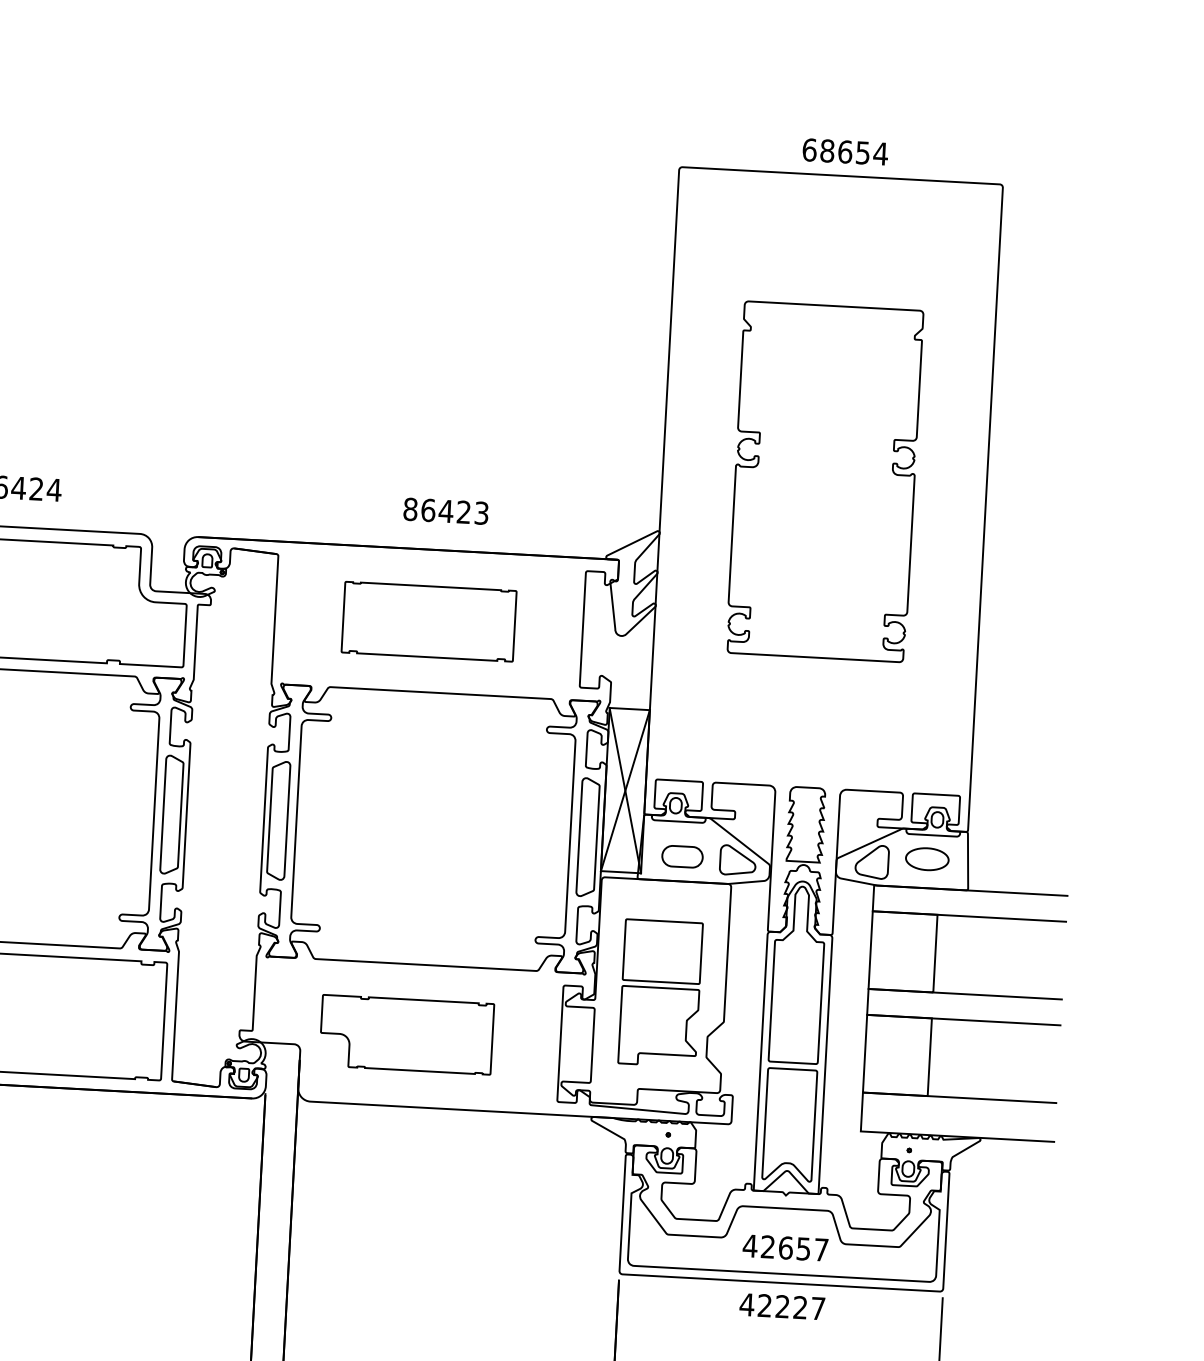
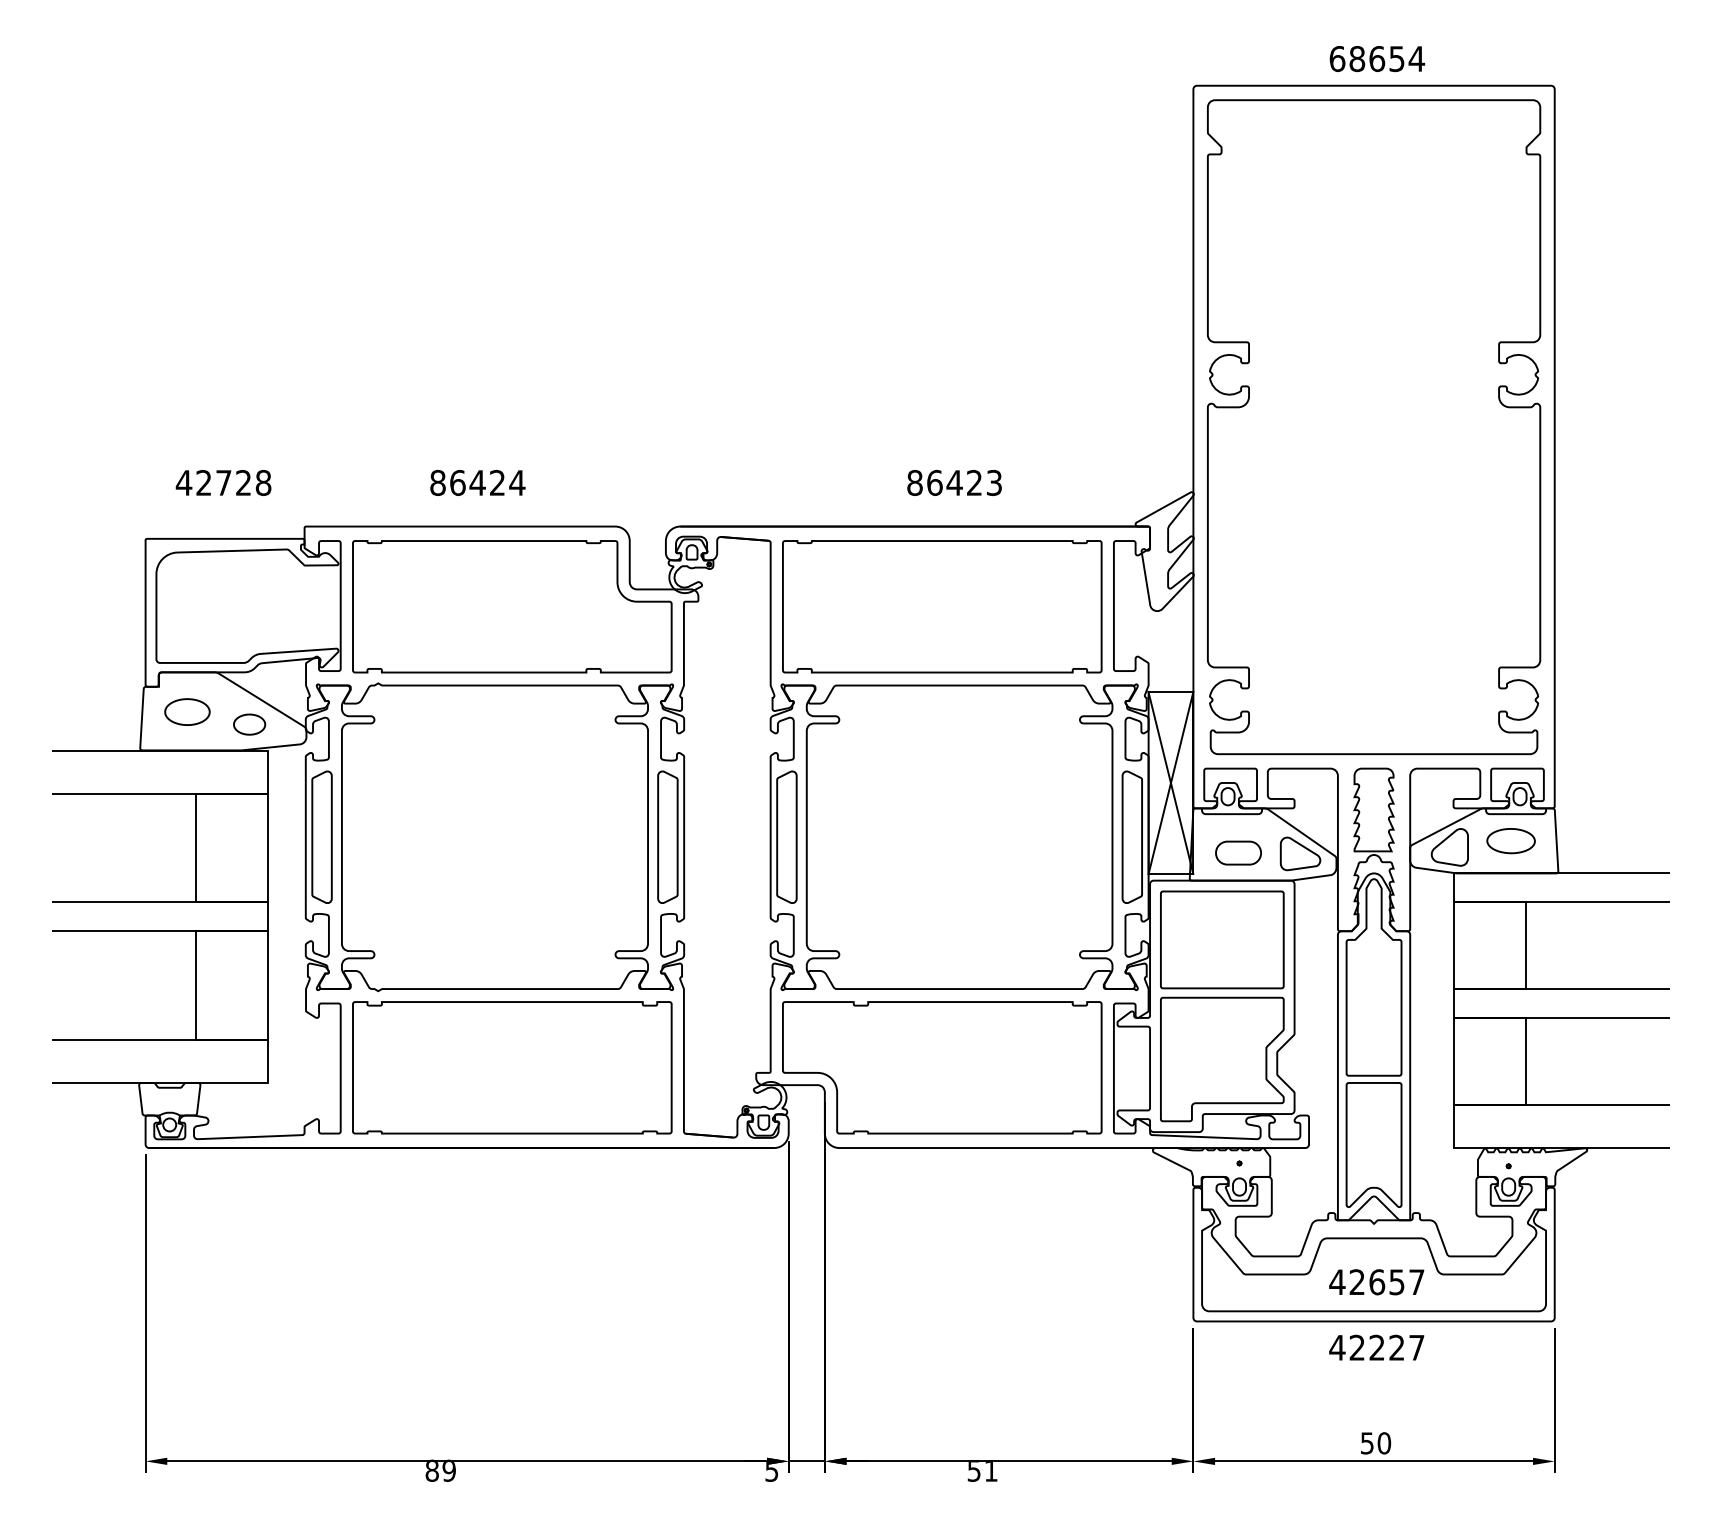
part: (824, 482) -> (1374, 427), size x1.67
part: (429, 621) -> (942, 606), size x1.67
part: (660, 993) -> (1222, 1006), size x1.43
part: (406, 1034) -> (942, 1067), size x1.67

